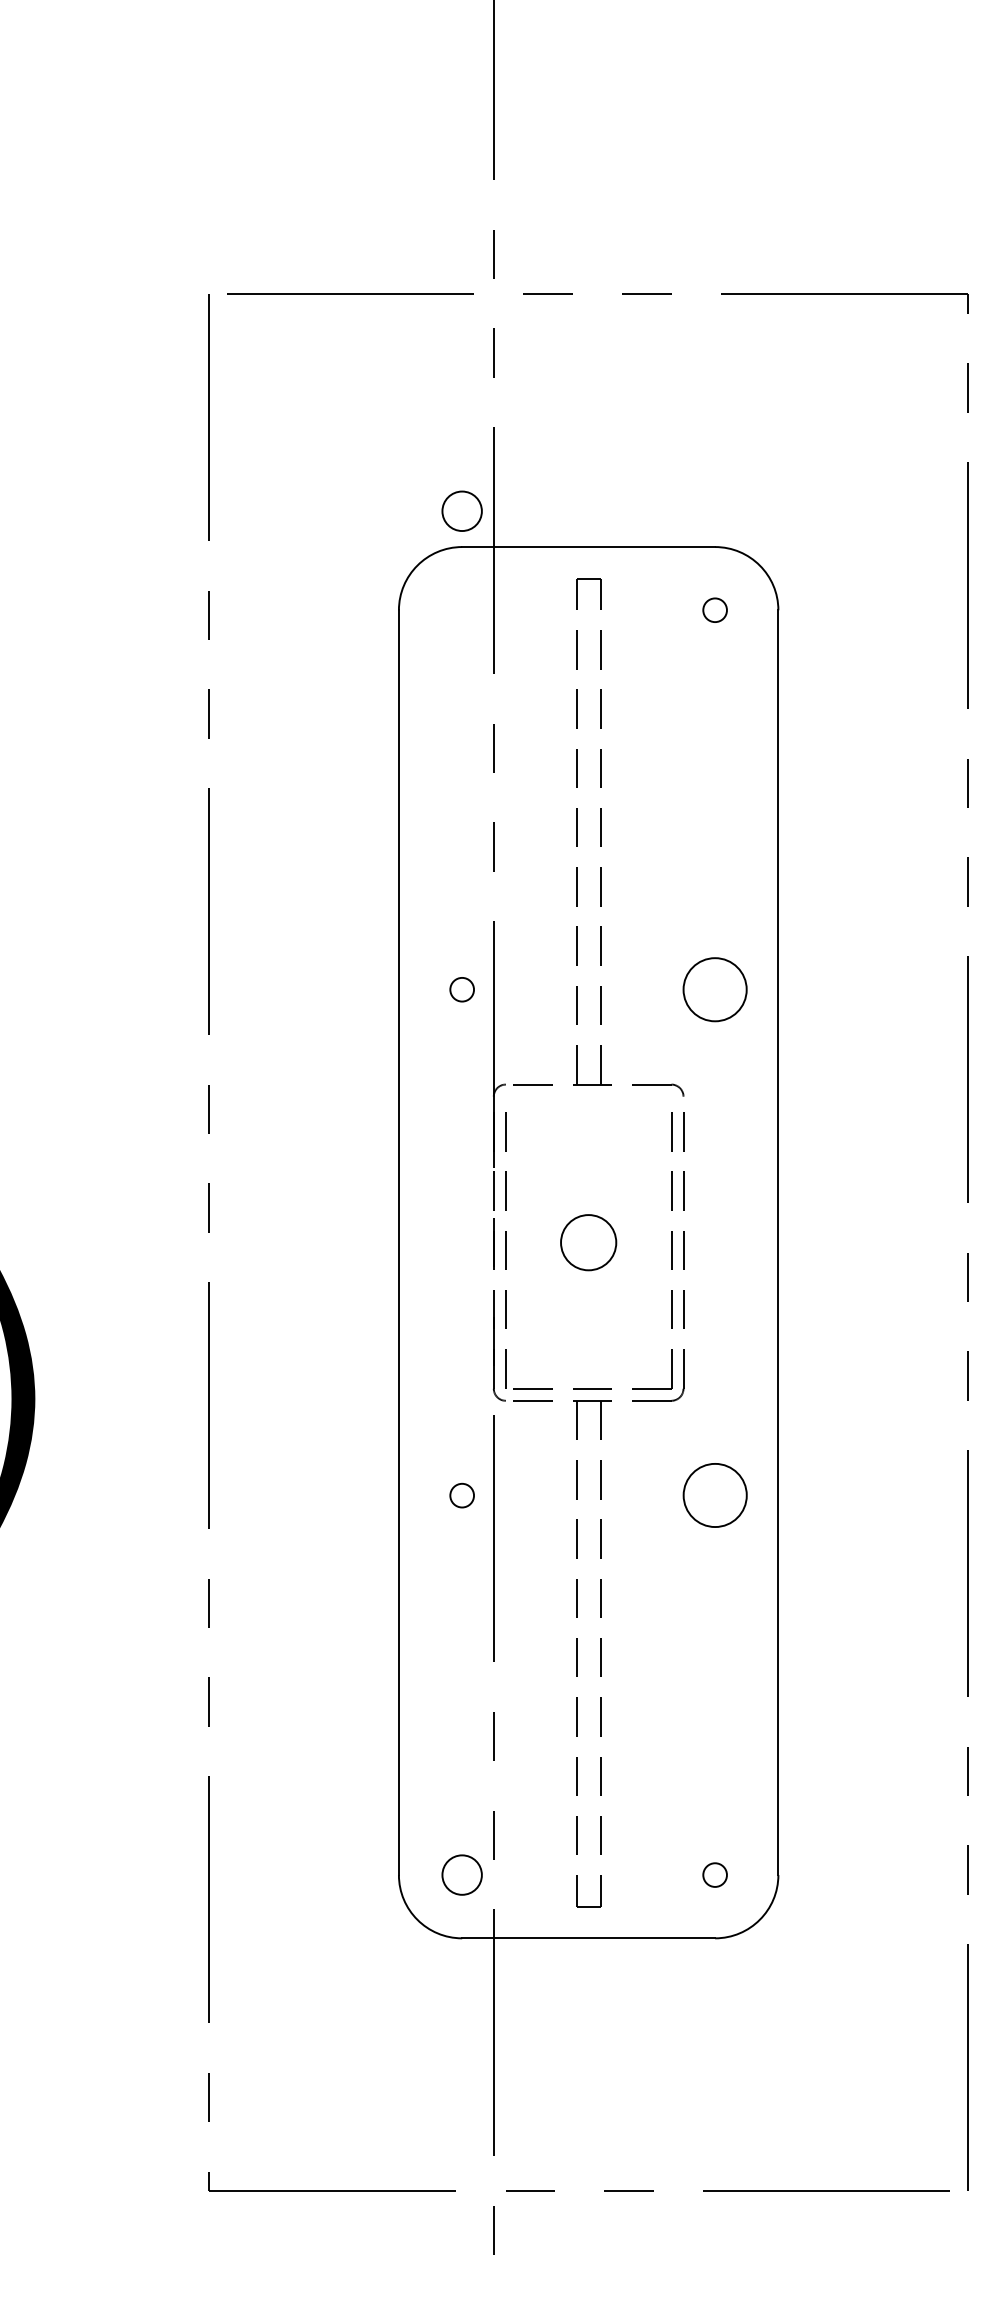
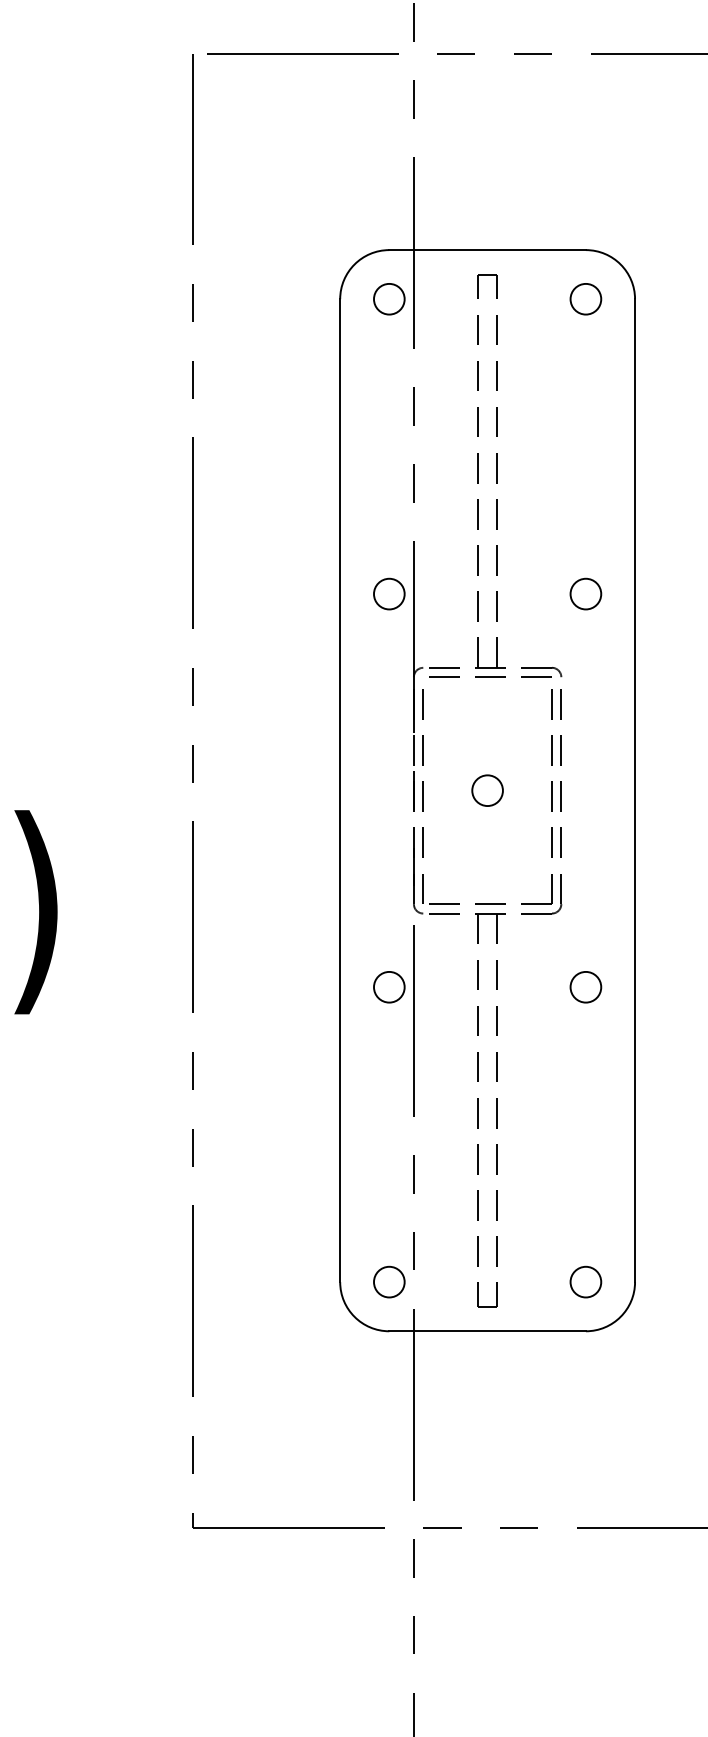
circle: (461, 510) -> (388, 298), moved
circle: (714, 610) -> (585, 299), size x1.67
circle: (461, 989) -> (388, 593), size x1.67
circle: (714, 989) -> (585, 593), size x0.62
line: (592, 1096) -> (490, 677), added
circle: (588, 1242) -> (487, 790), size x0.71
circle: (461, 1495) -> (388, 987), size x1.67
circle: (714, 1495) -> (585, 987), size x0.62
circle: (714, 1874) -> (585, 1281), size x1.67

